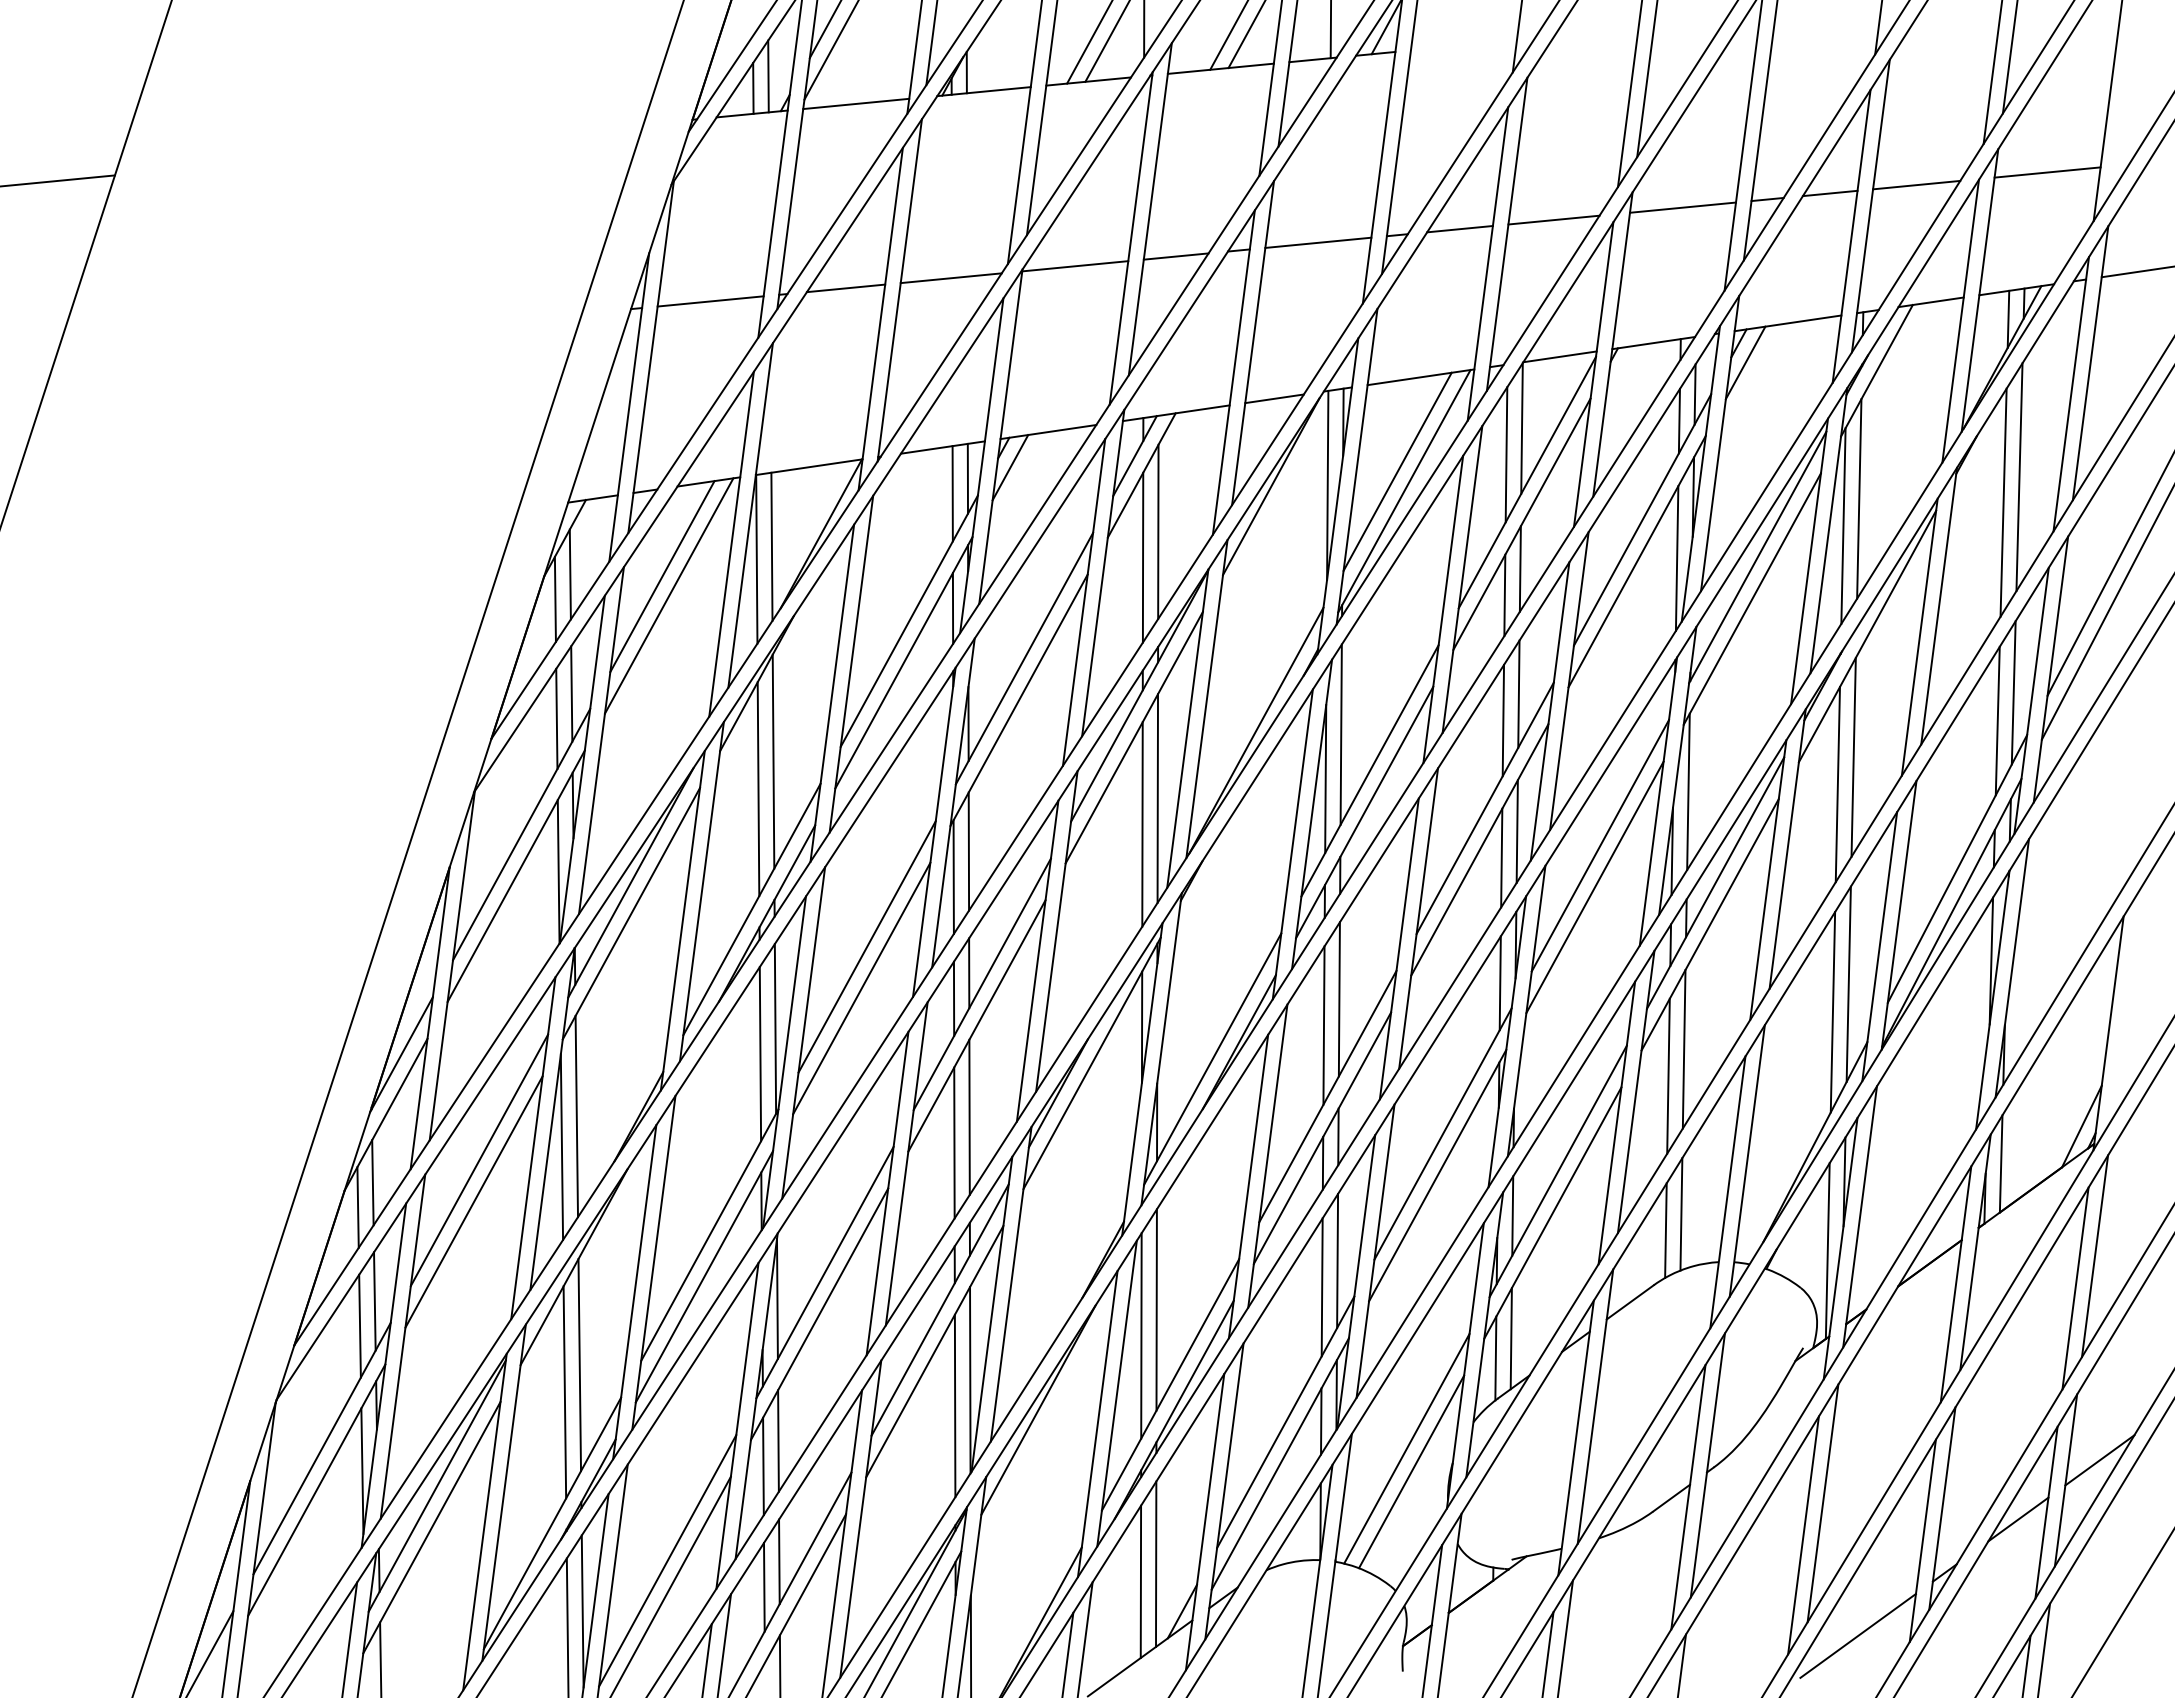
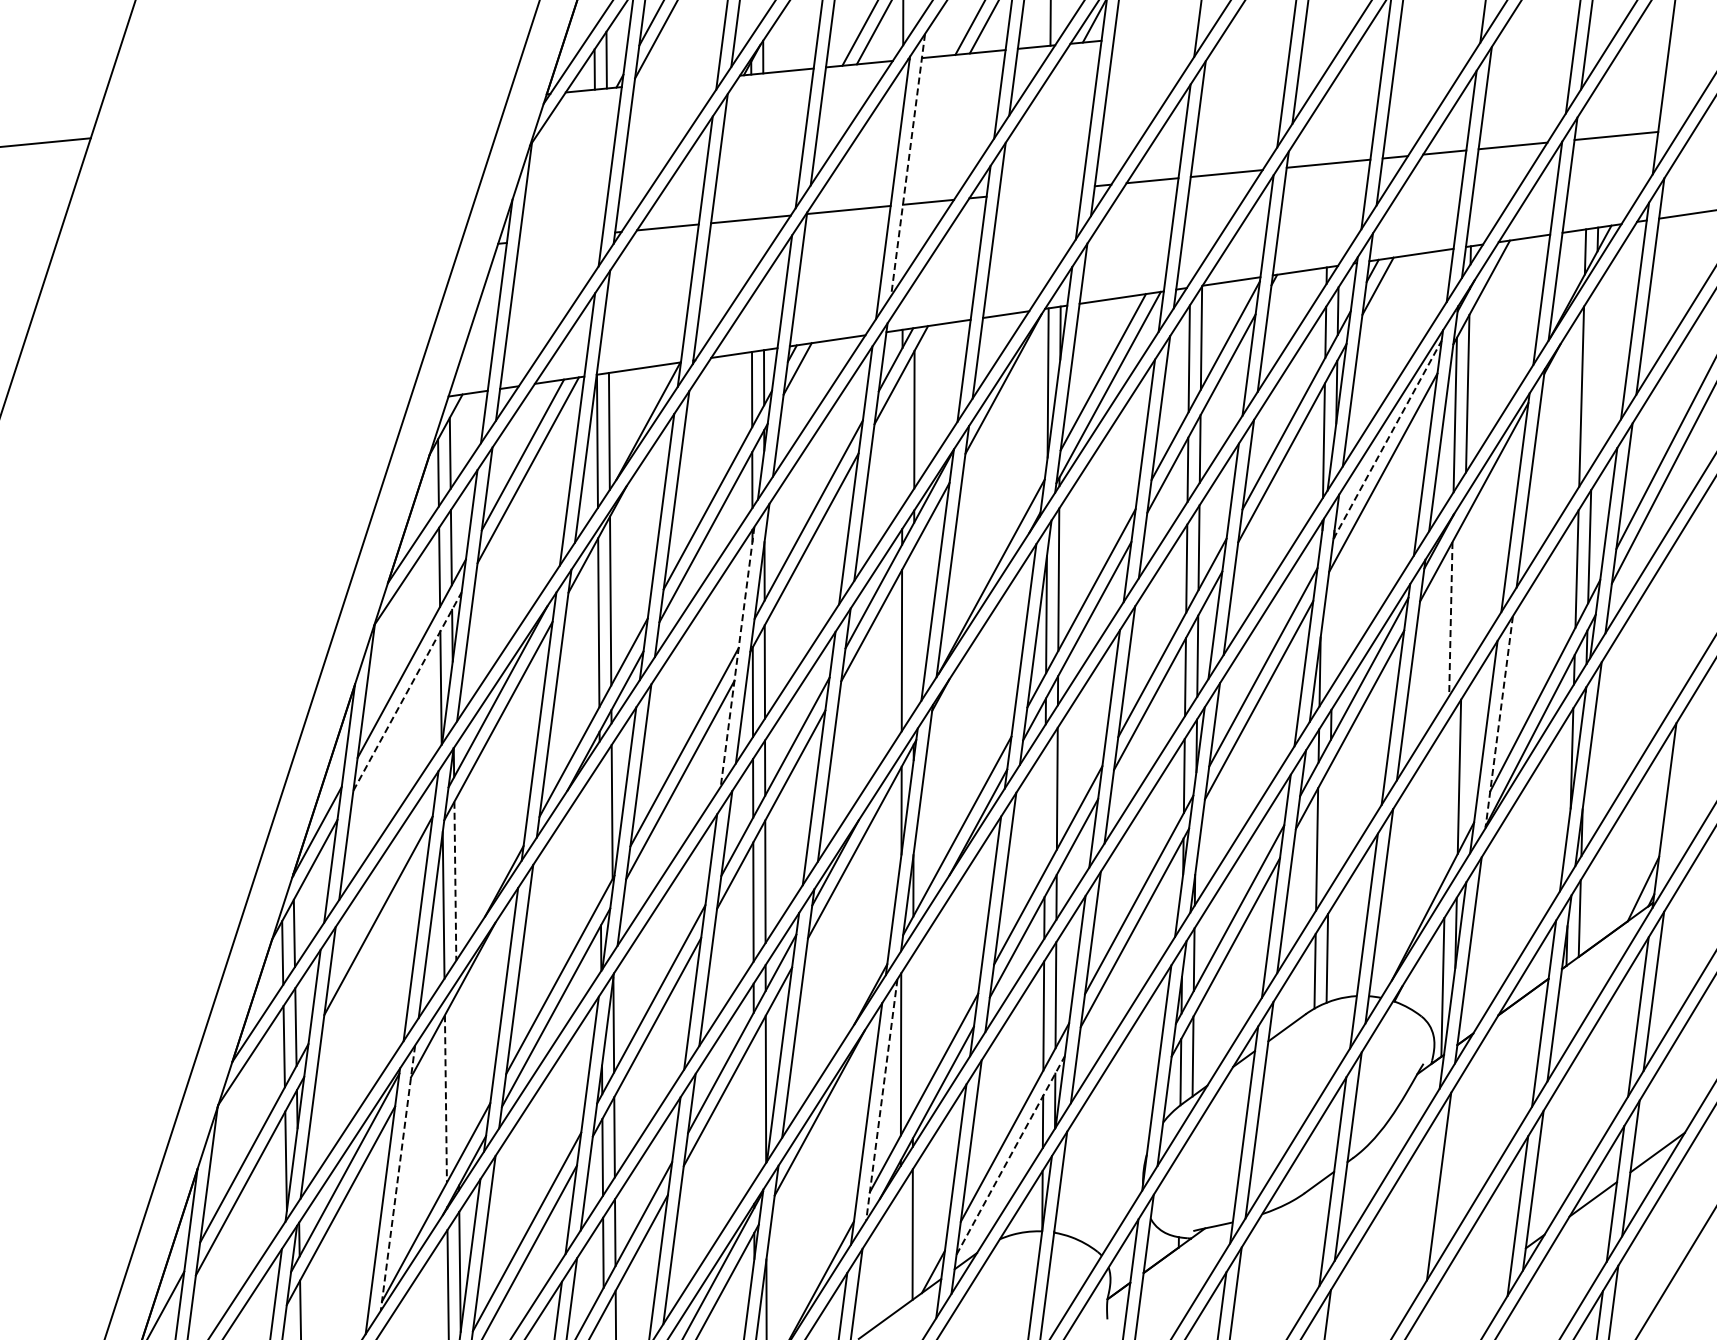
line: (855, 103) -> (675, 81), removed
line: (1150, 209) -> (908, 165), solid -> dashed
line: (1318, 242) -> (1040, 191), removed
line: (709, 301) -> (560, 237), removed
line: (2018, 477) -> (1593, 376), removed
line: (1757, 557) -> (1387, 439), solid -> dashed
line: (1143, 558) -> (902, 440), removed
line: (1853, 757) -> (1463, 597), removed
line: (1837, 785) -> (1450, 619), solid -> dashed
line: (1687, 791) -> (1332, 624), removed
line: (1157, 797) -> (913, 629), removed
line: (934, 831) -> (737, 656), solid -> dashed
line: (516, 876) -> (407, 691), solid -> dashed
line: (1899, 915) -> (1499, 722), solid -> dashed
line: (1832, 1011) -> (1446, 798), removed
line: (1323, 1024) -> (1044, 808), removed
line: (1684, 1048) -> (1329, 827), removed
line: (759, 1053) -> (599, 831), removed
line: (576, 1116) -> (455, 881), solid -> dashed
line: (474, 1201) -> (374, 948), removed
line: (1155, 1309) -> (912, 1033), removed
line: (579, 1365) -> (457, 1077), removed
line: (564, 1391) -> (445, 1098), solid -> dashed
line: (1116, 1393) -> (881, 1099), solid -> dashed
line: (954, 1405) -> (753, 1109), removed
line: (1406, 1448) -> (1110, 1143), removed
line: (1280, 1462) -> (1010, 1154), solid -> dashed
line: (1410, 1471) -> (1113, 1161), removed
line: (503, 1493) -> (397, 1178), solid -> dashed
line: (1803, 1534) -> (1423, 1211), removed
line: (1140, 1581) -> (900, 1248), removed
line: (1857, 1636) -> (1466, 1291), removed

